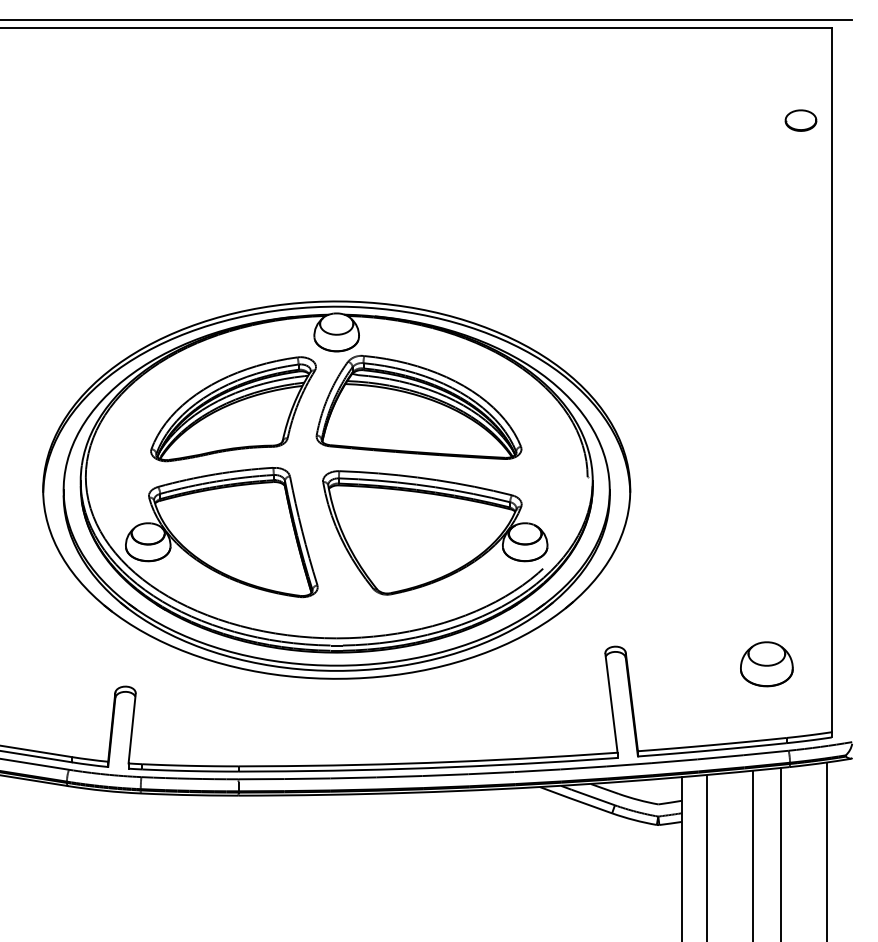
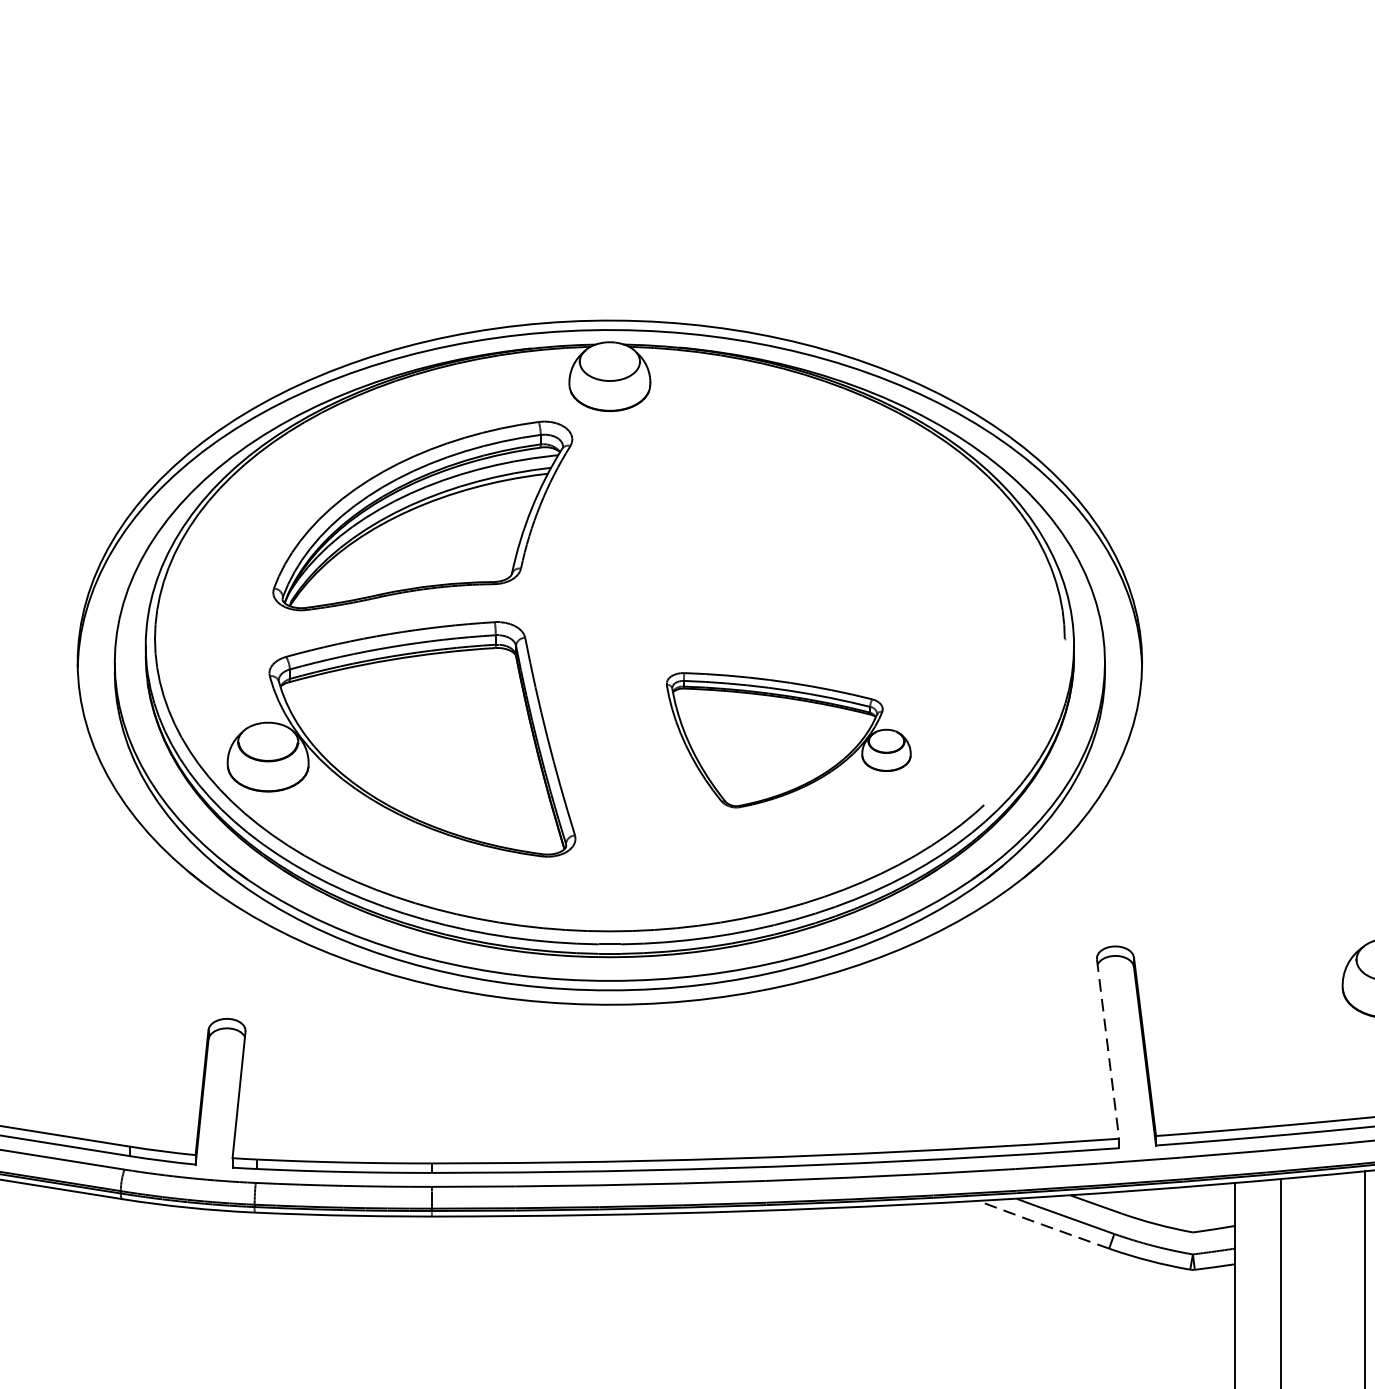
part: (418, 406) -> (758, 511), removed
part: (435, 532) -> (788, 739), size x0.6
line: (611, 703) -> (1108, 1049), solid -> dashed
line: (575, 800) -> (1042, 1225), solid -> dashed

